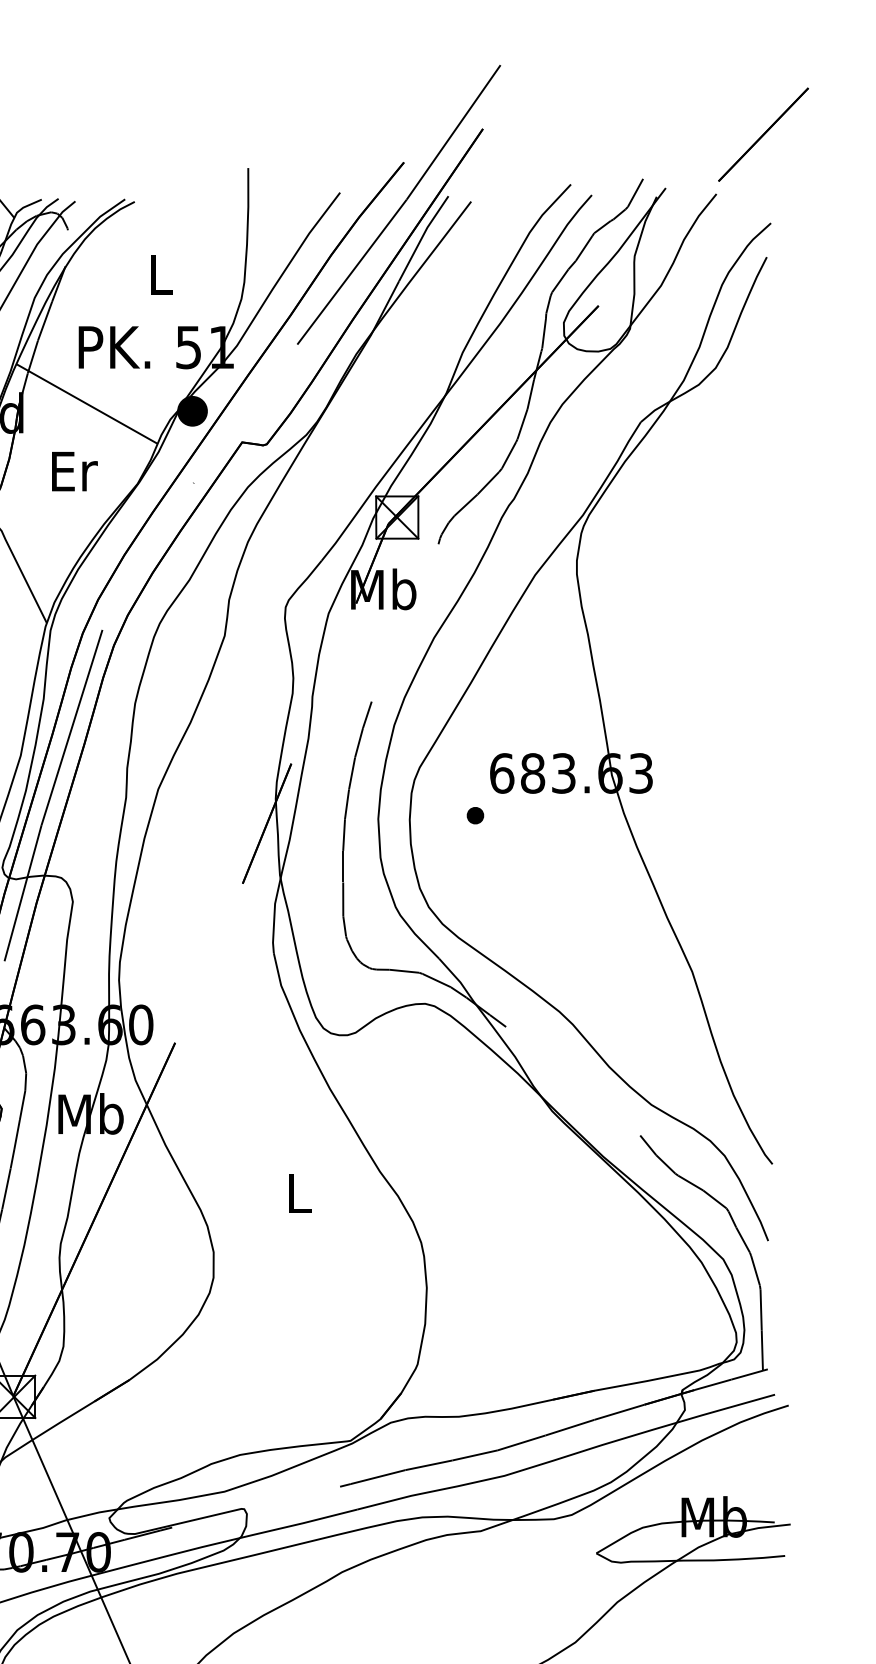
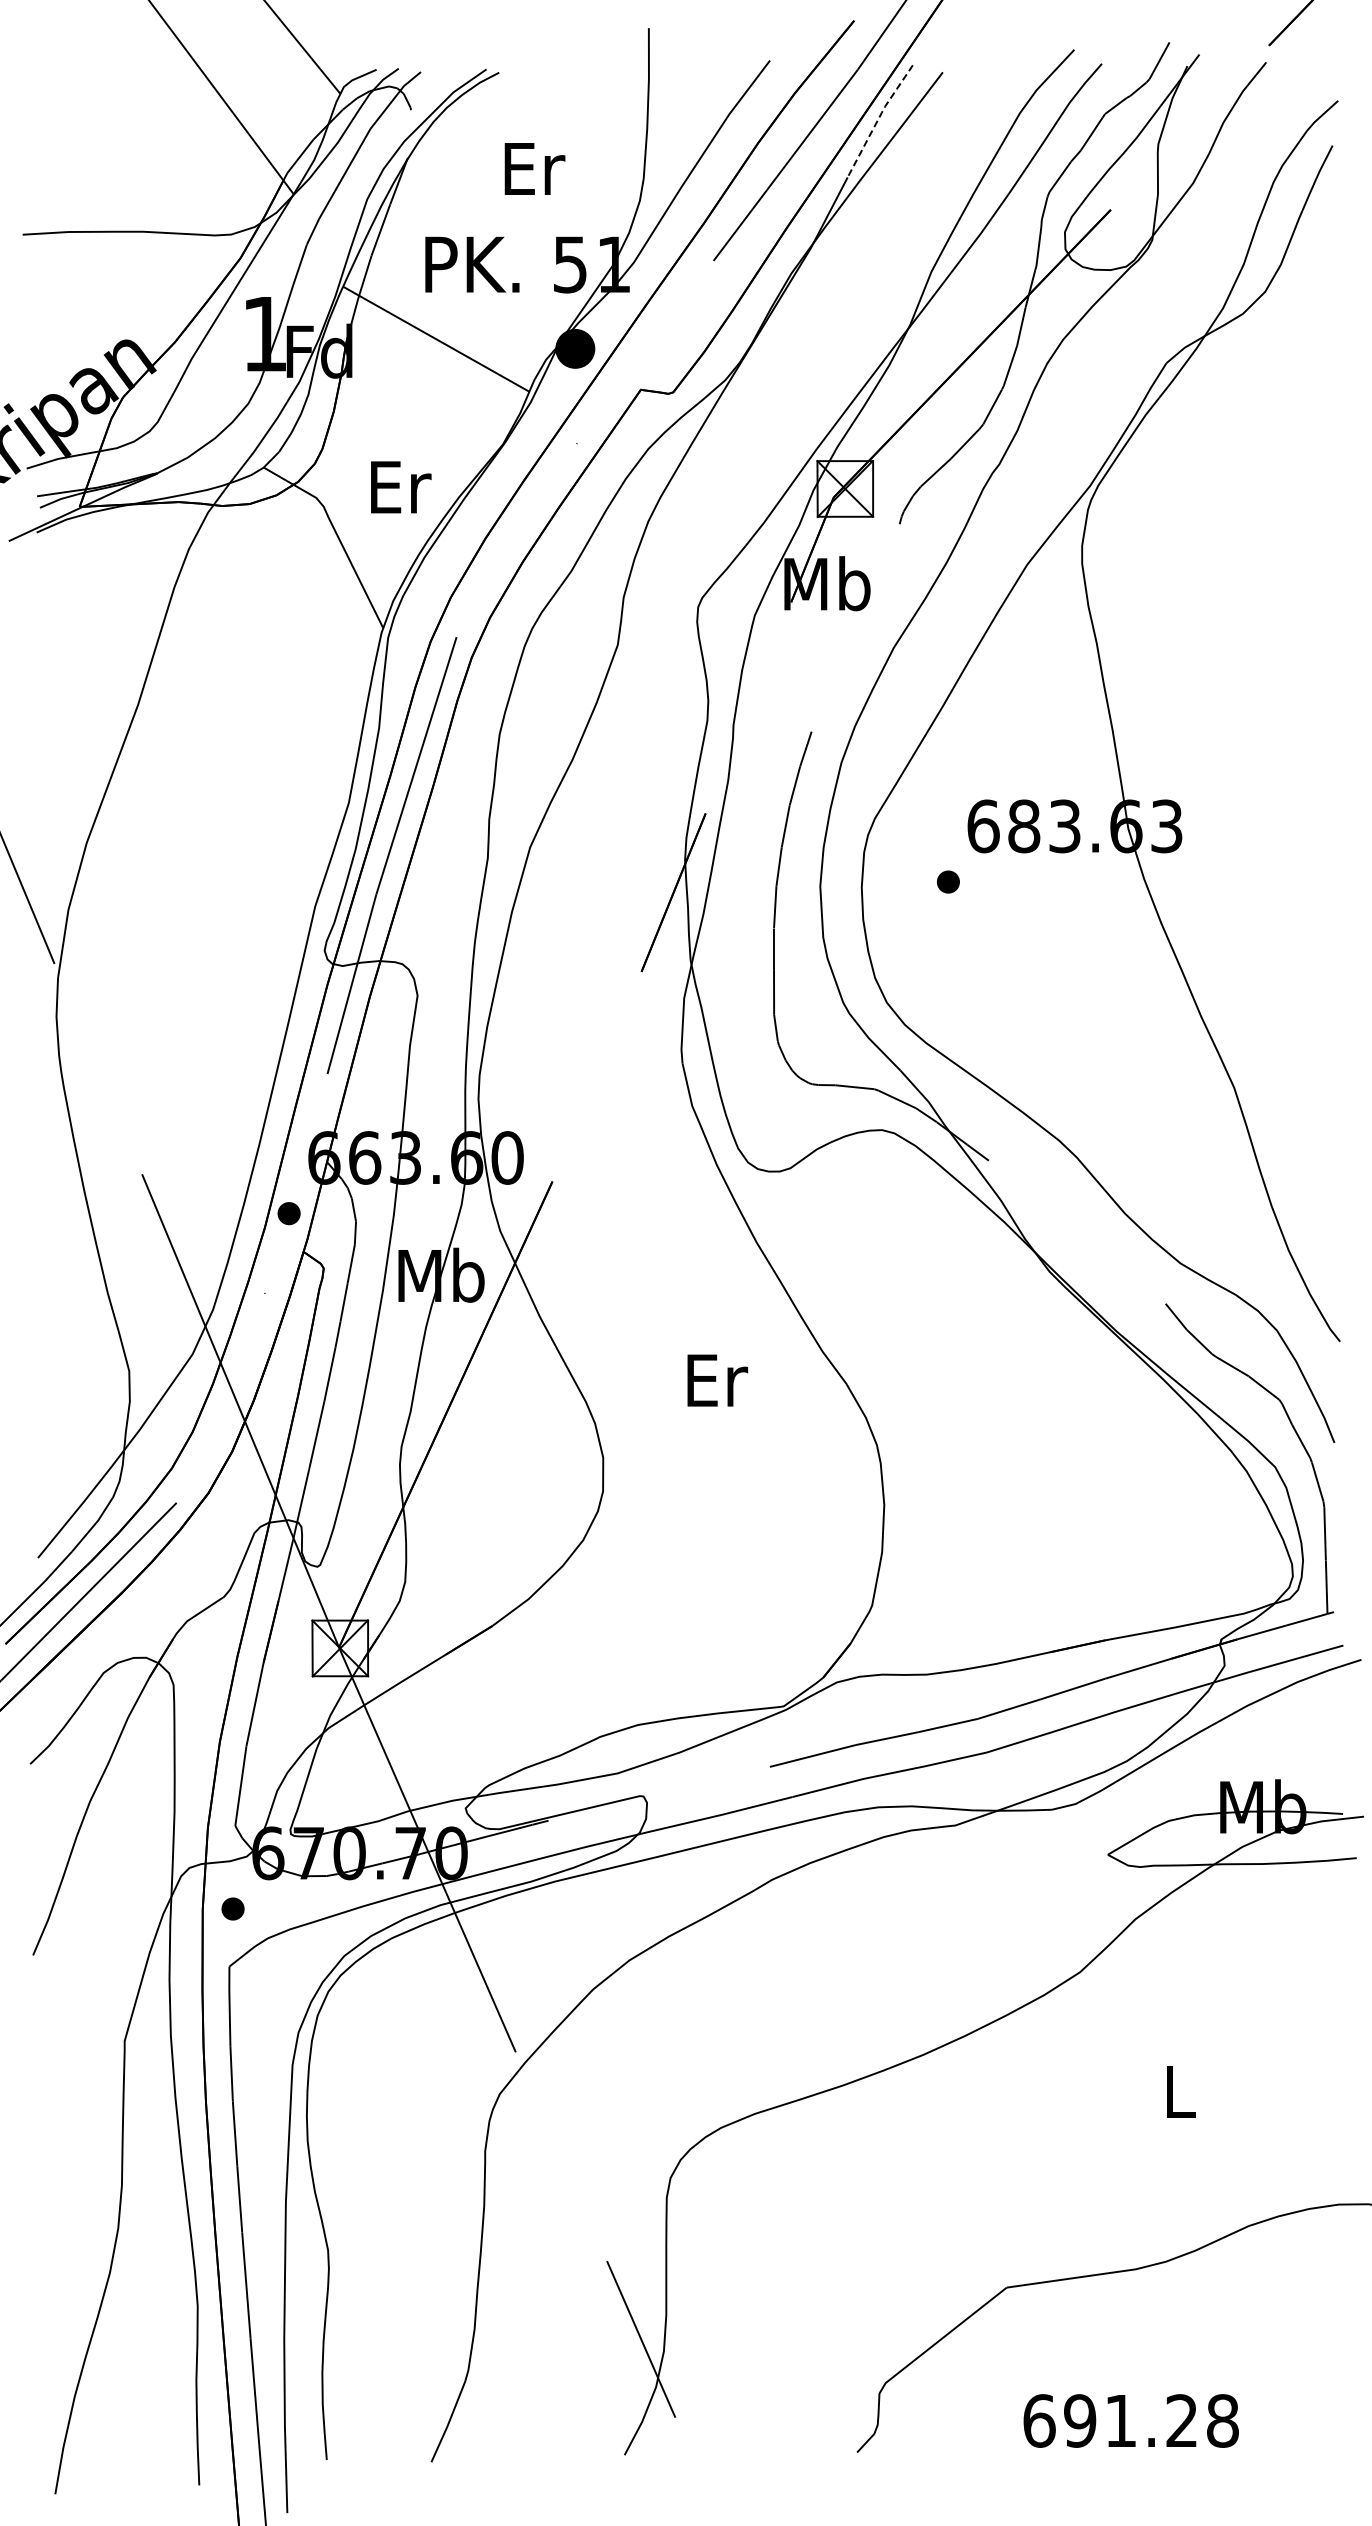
line: (422, 237) -> (878, 119), solid -> dashed
text: (161, 274) -> (534, 168), L -> Er
text: (75, 471) -> (401, 487), moved
text: (300, 1193) -> (717, 1380), L -> Er

